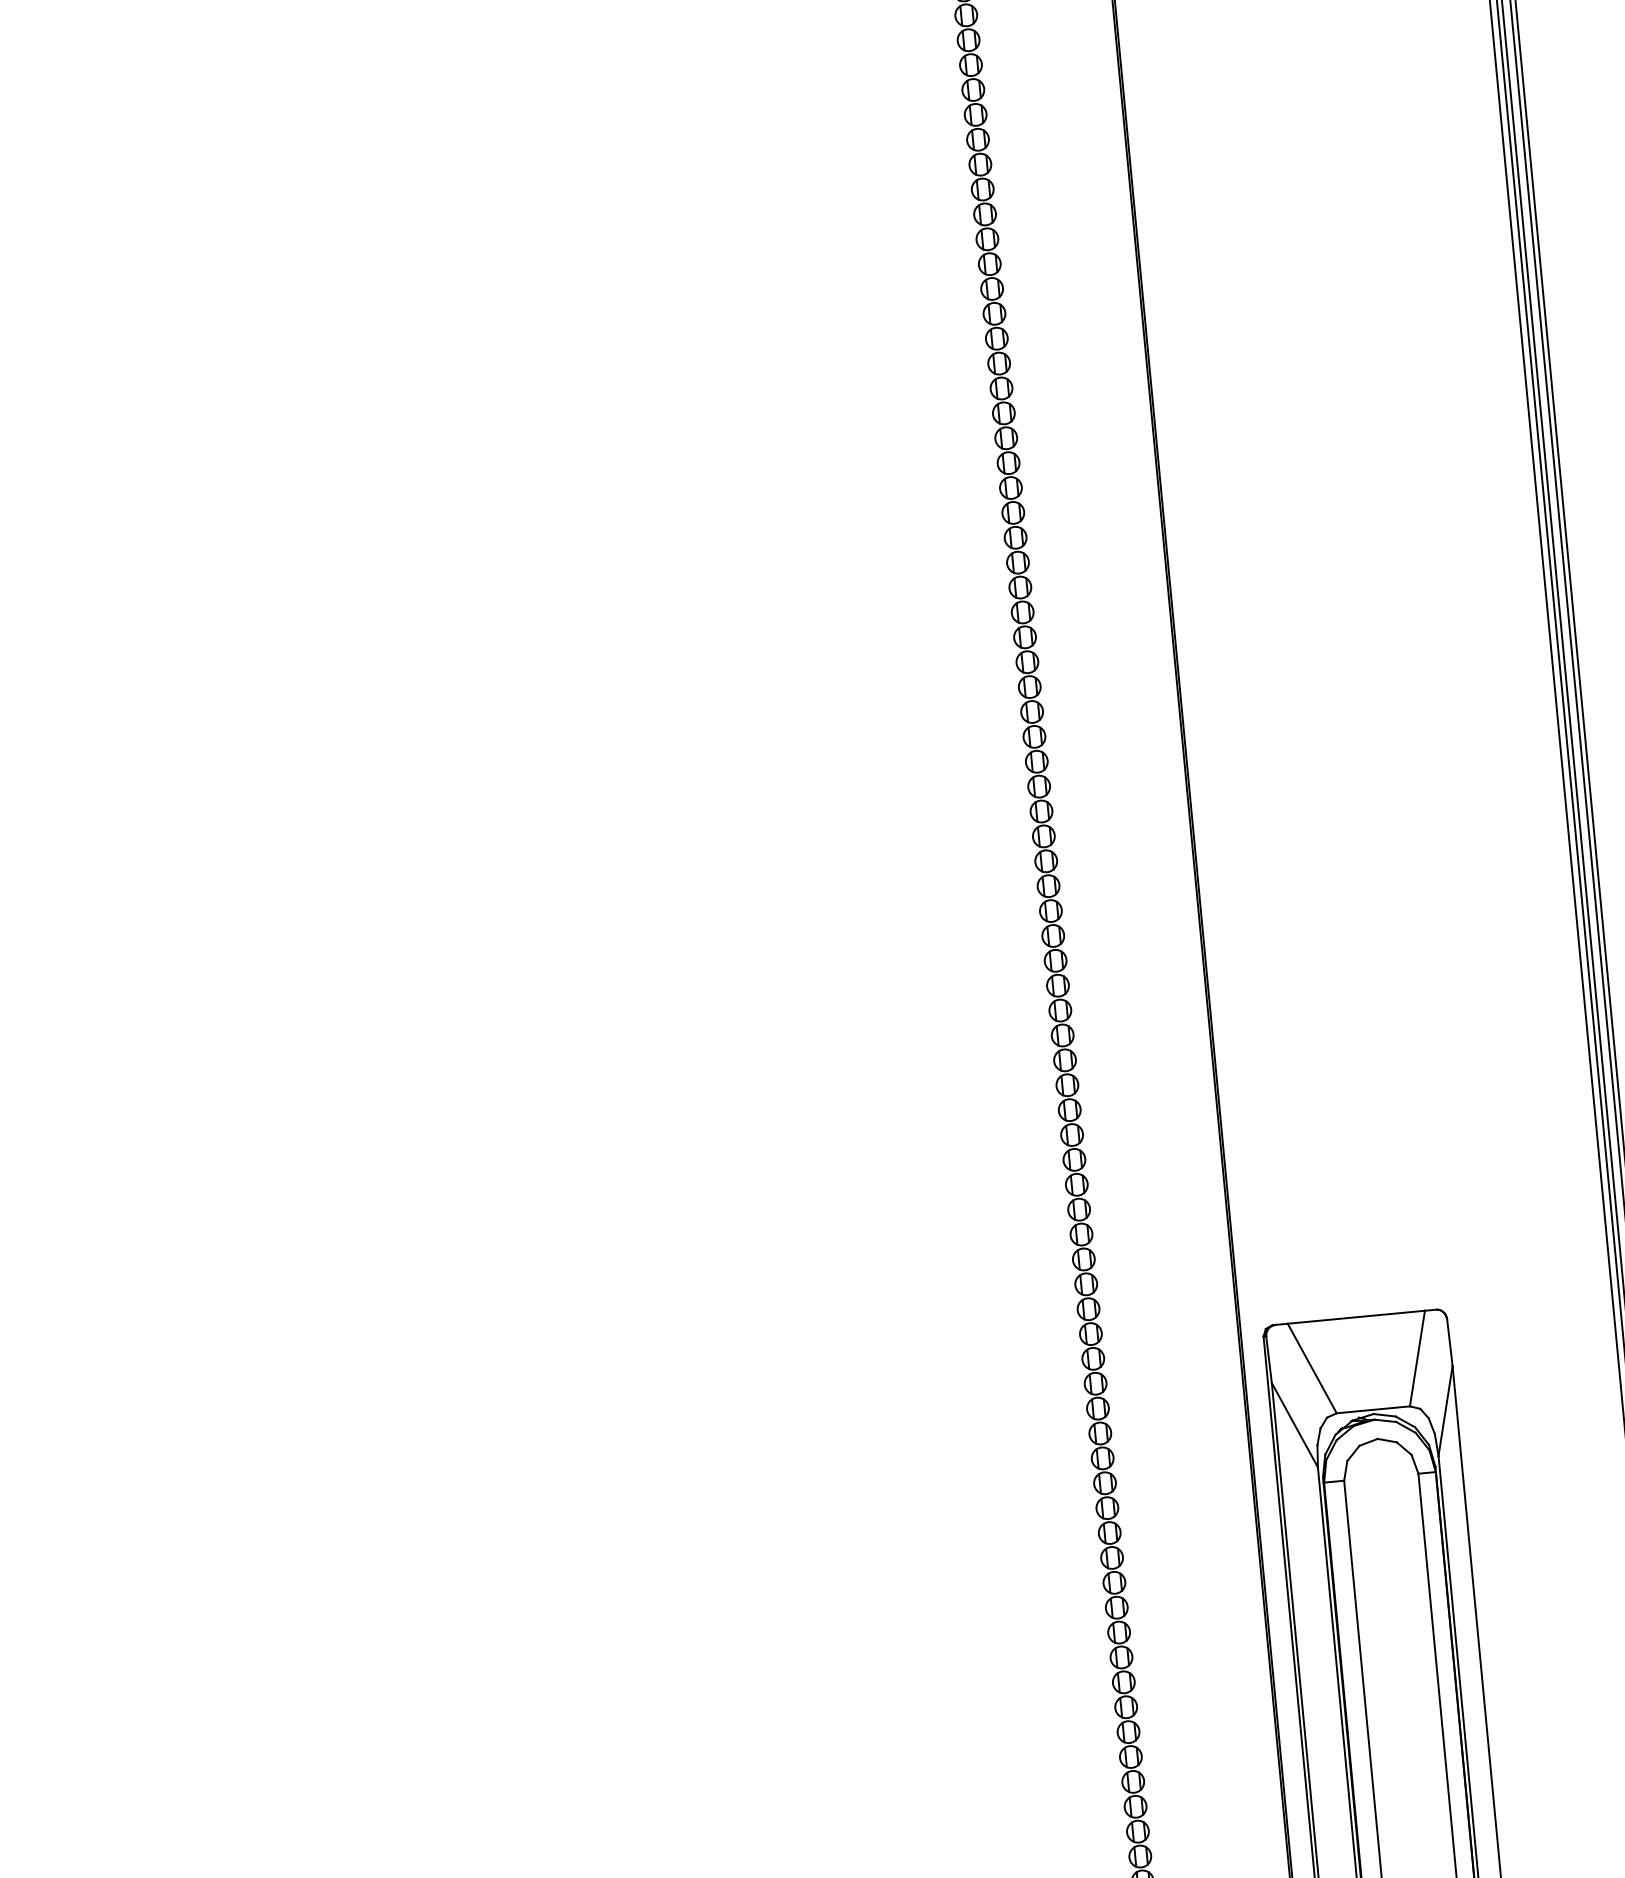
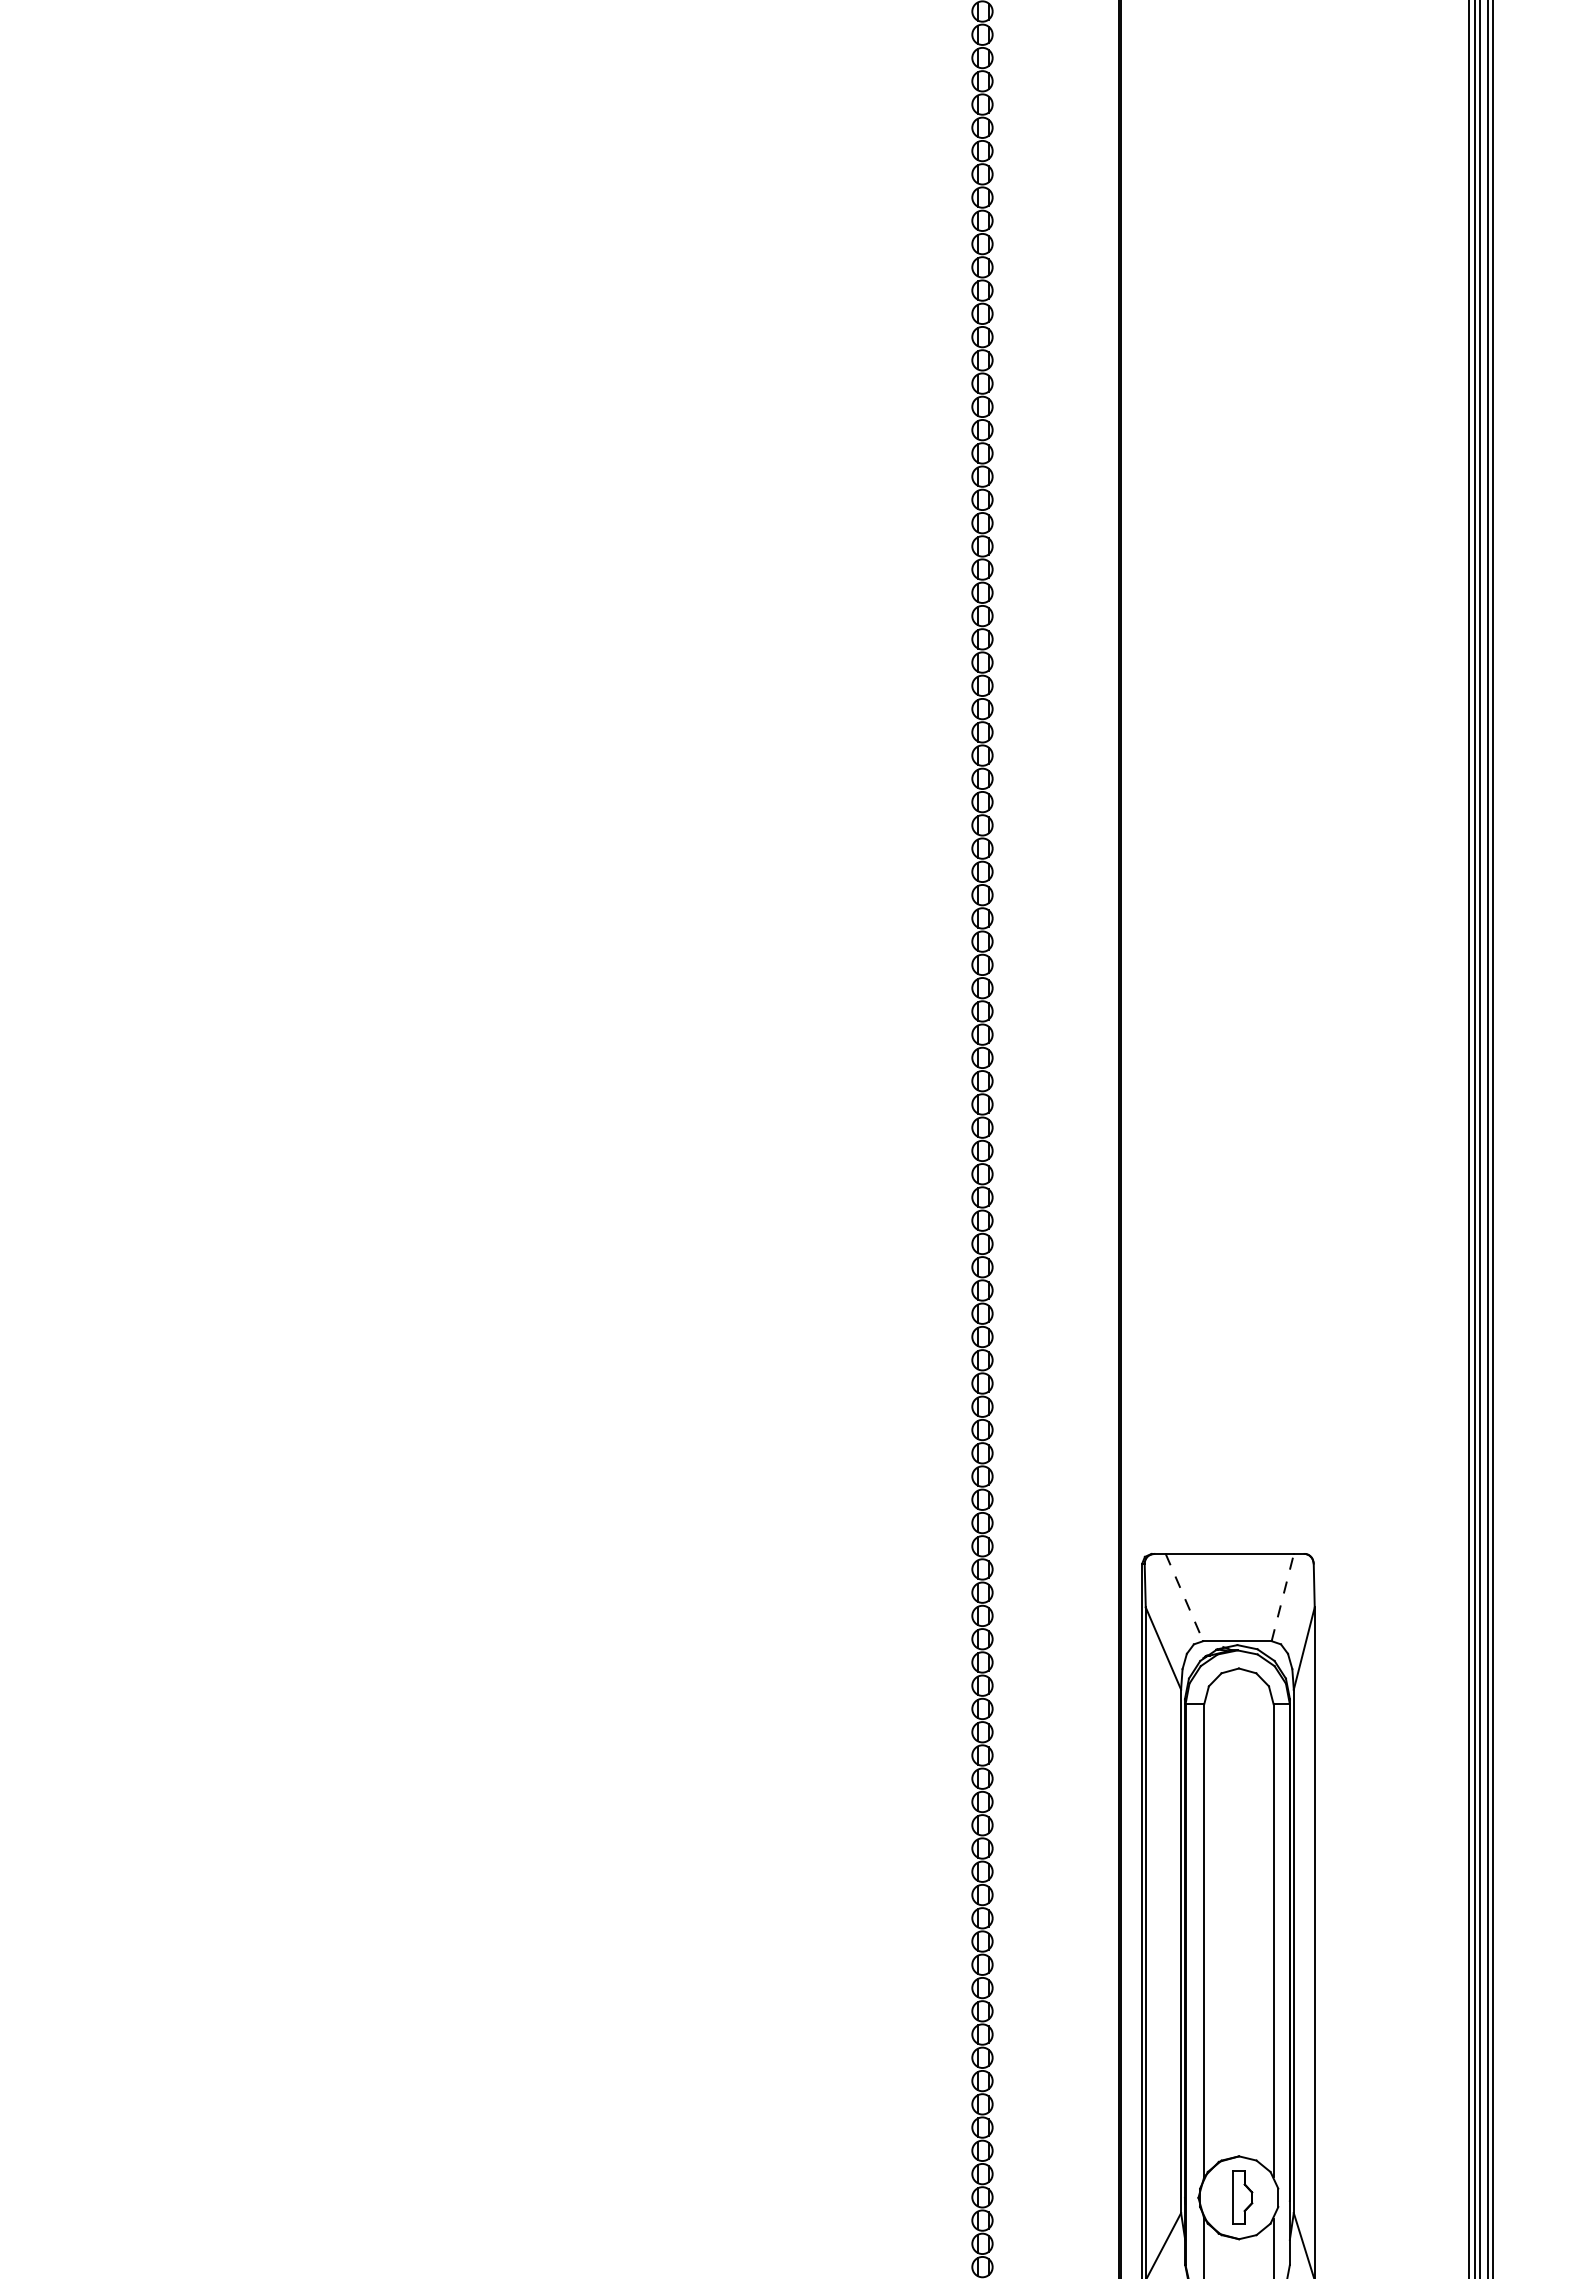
line: (1417, 1358) -> (1282, 1597), solid -> dashed
line: (1312, 1369) -> (1184, 1598), solid -> dashed

